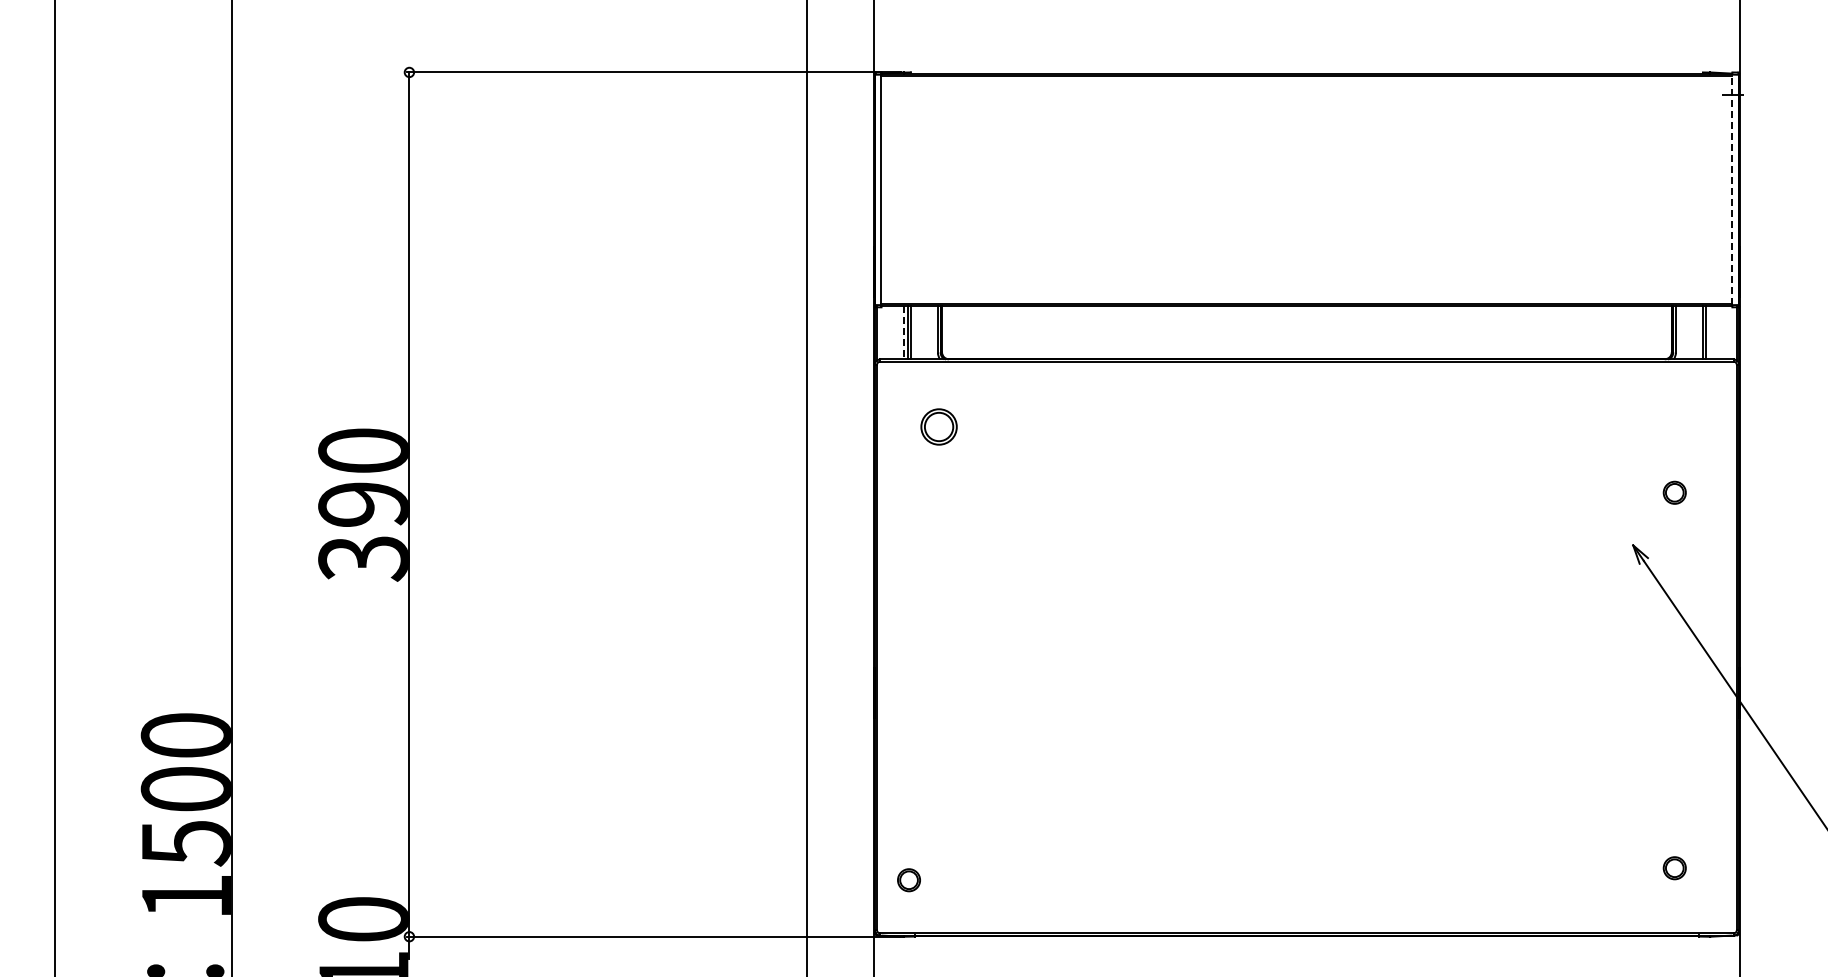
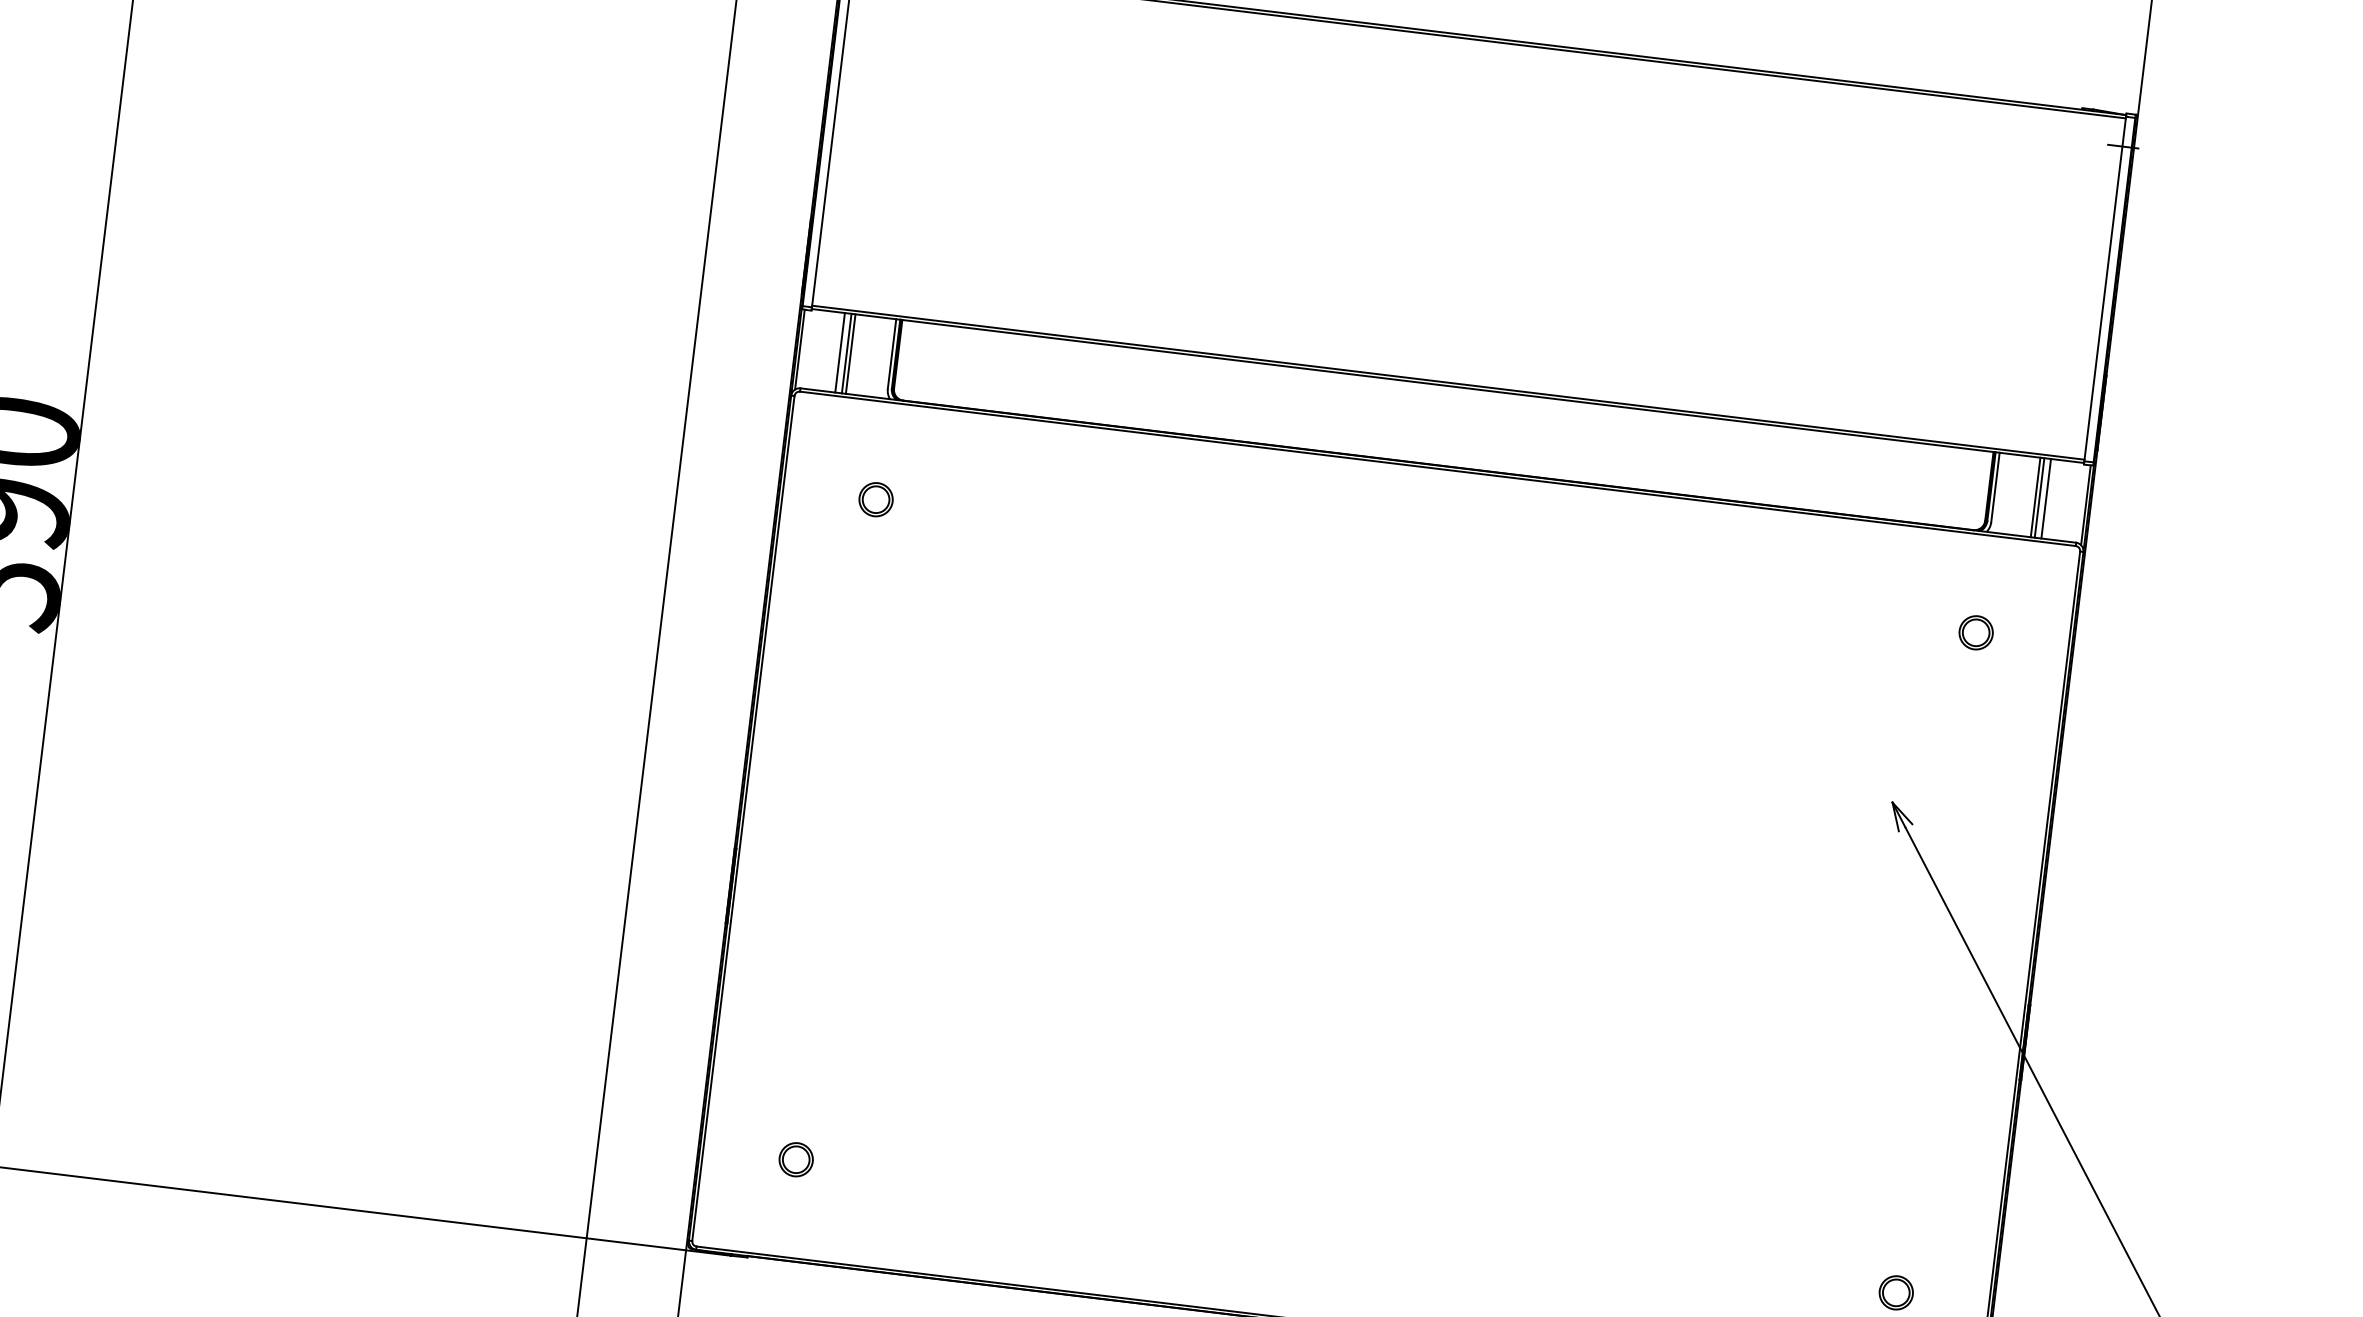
line: (1732, 189) -> (2105, 288), dashed -> solid
line: (903, 332) -> (840, 352), dashed -> solid
line: (1710, 332) -> (2046, 498), added
part: (938, 426) -> (875, 499), size x0.62
part: (1674, 492) -> (1975, 632), moved
part: (908, 880) -> (795, 1160), moved

